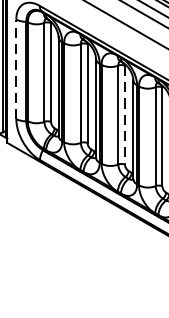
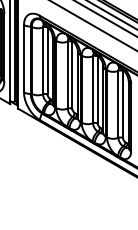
line: (17, 68) -> (24, 58), dashed -> solid
line: (124, 116) -> (97, 90), dashed -> solid

